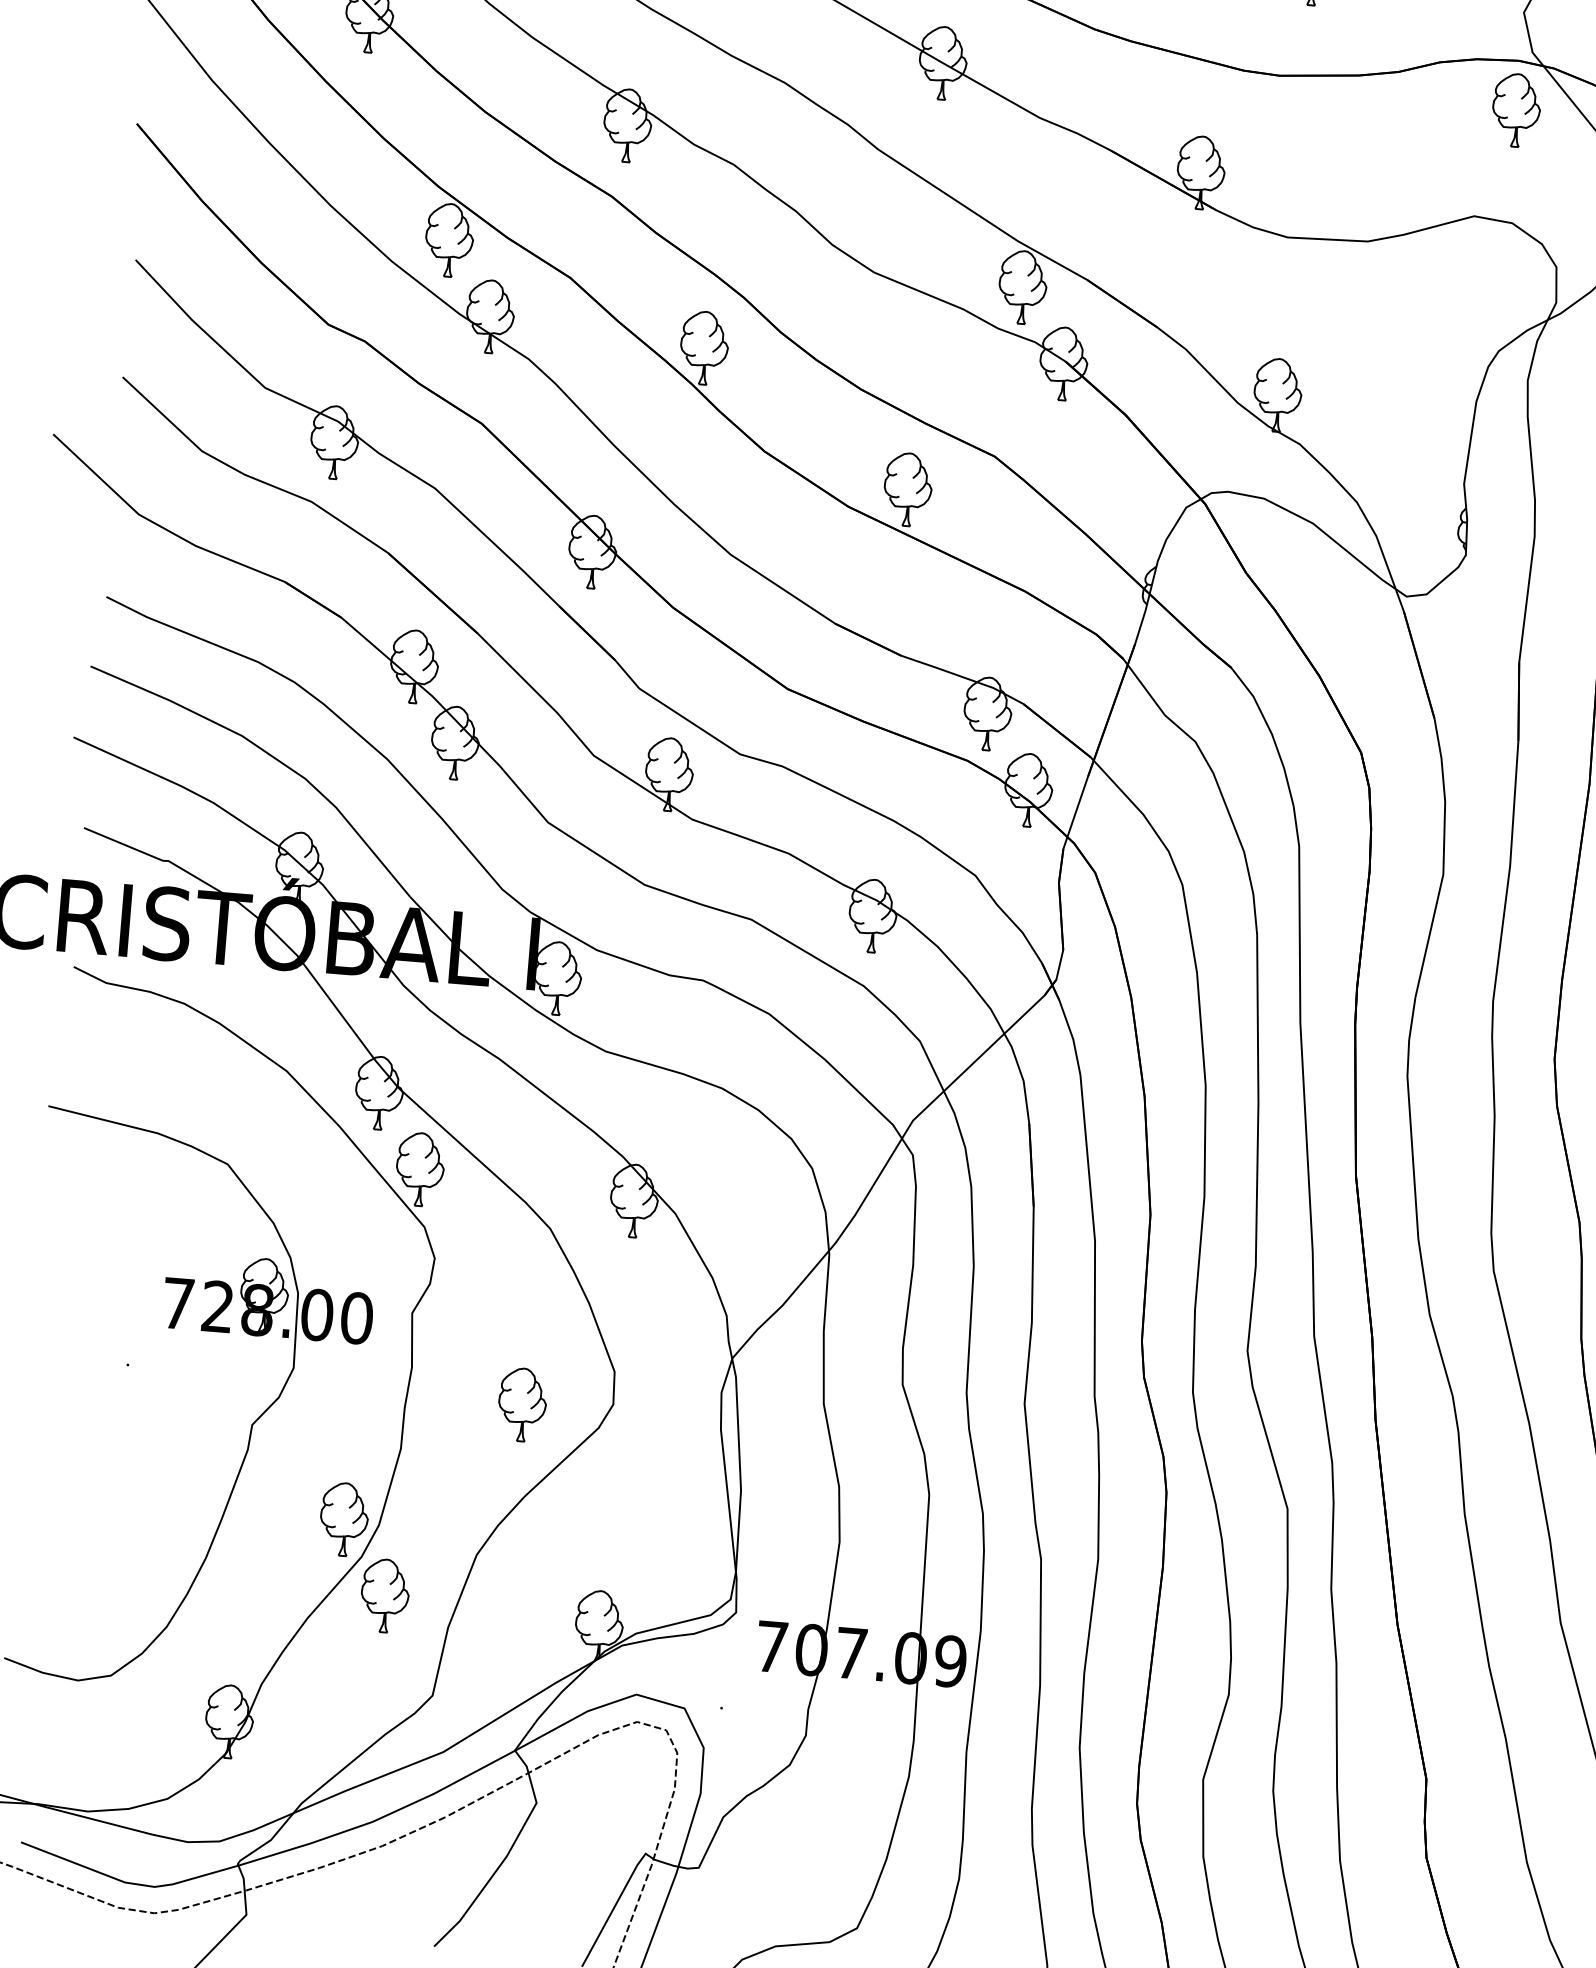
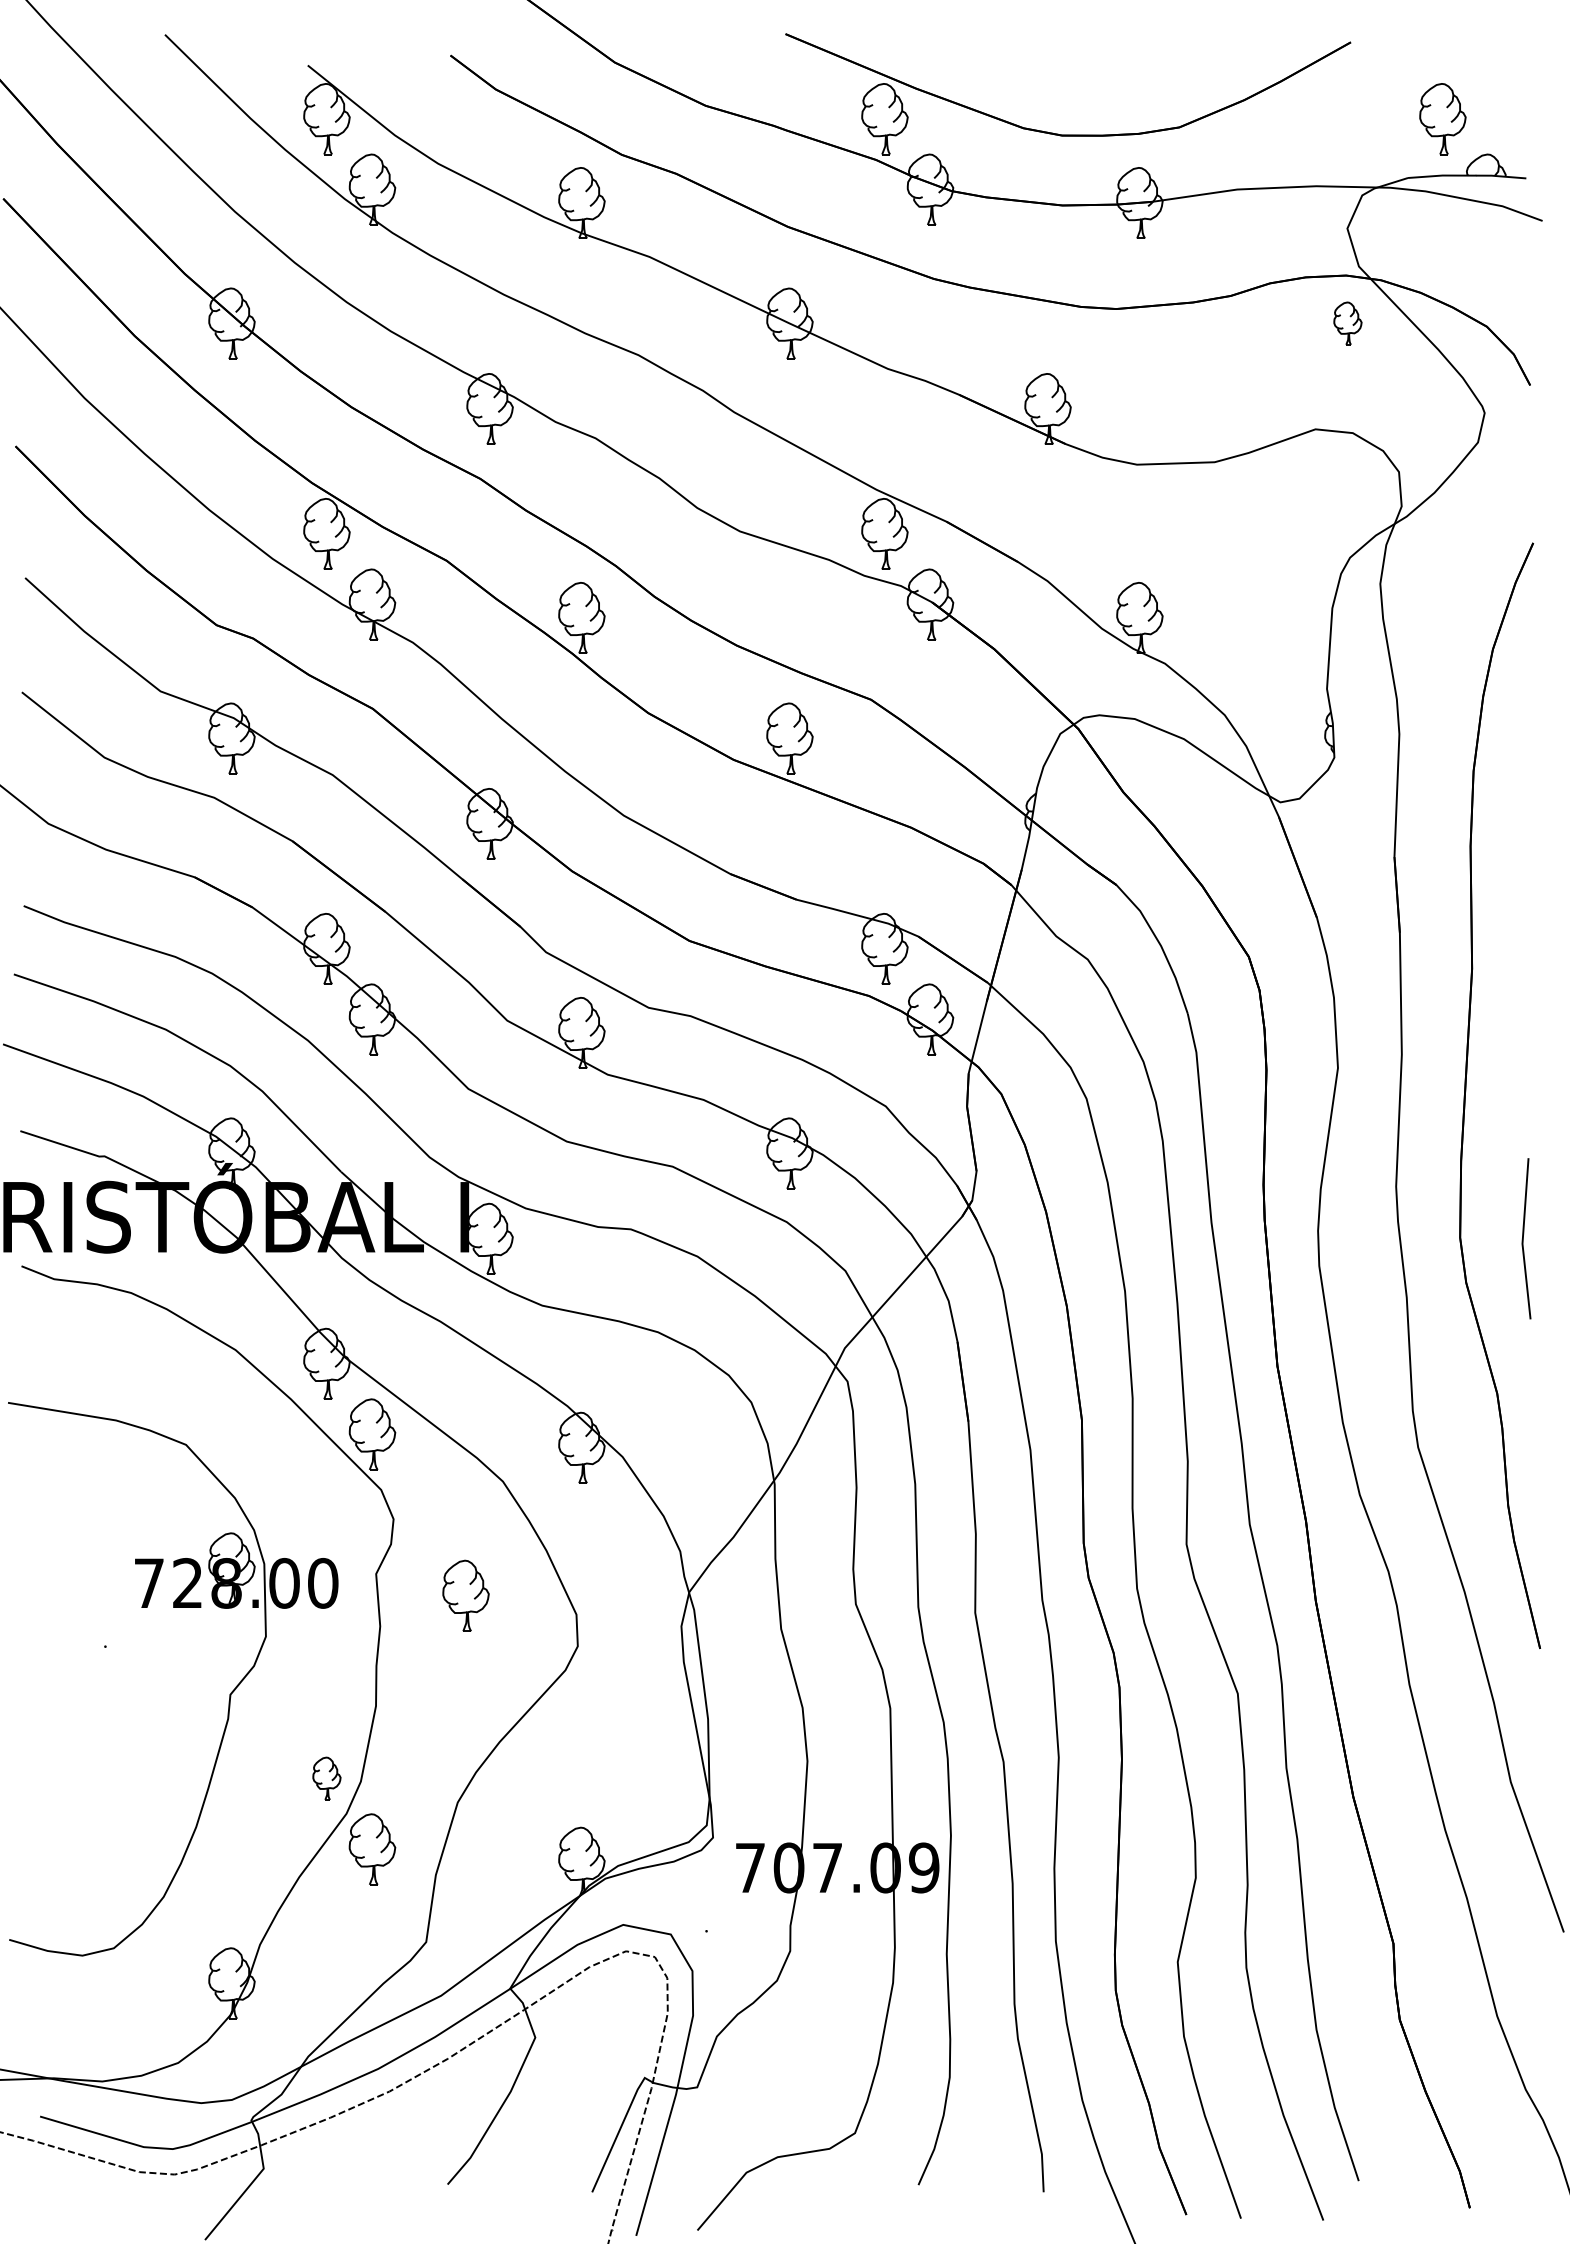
part: (1516, 110) -> (1347, 323), size x0.6
part: (521, 1404) -> (465, 1595), moved
part: (343, 1519) -> (326, 1778), size x0.6

